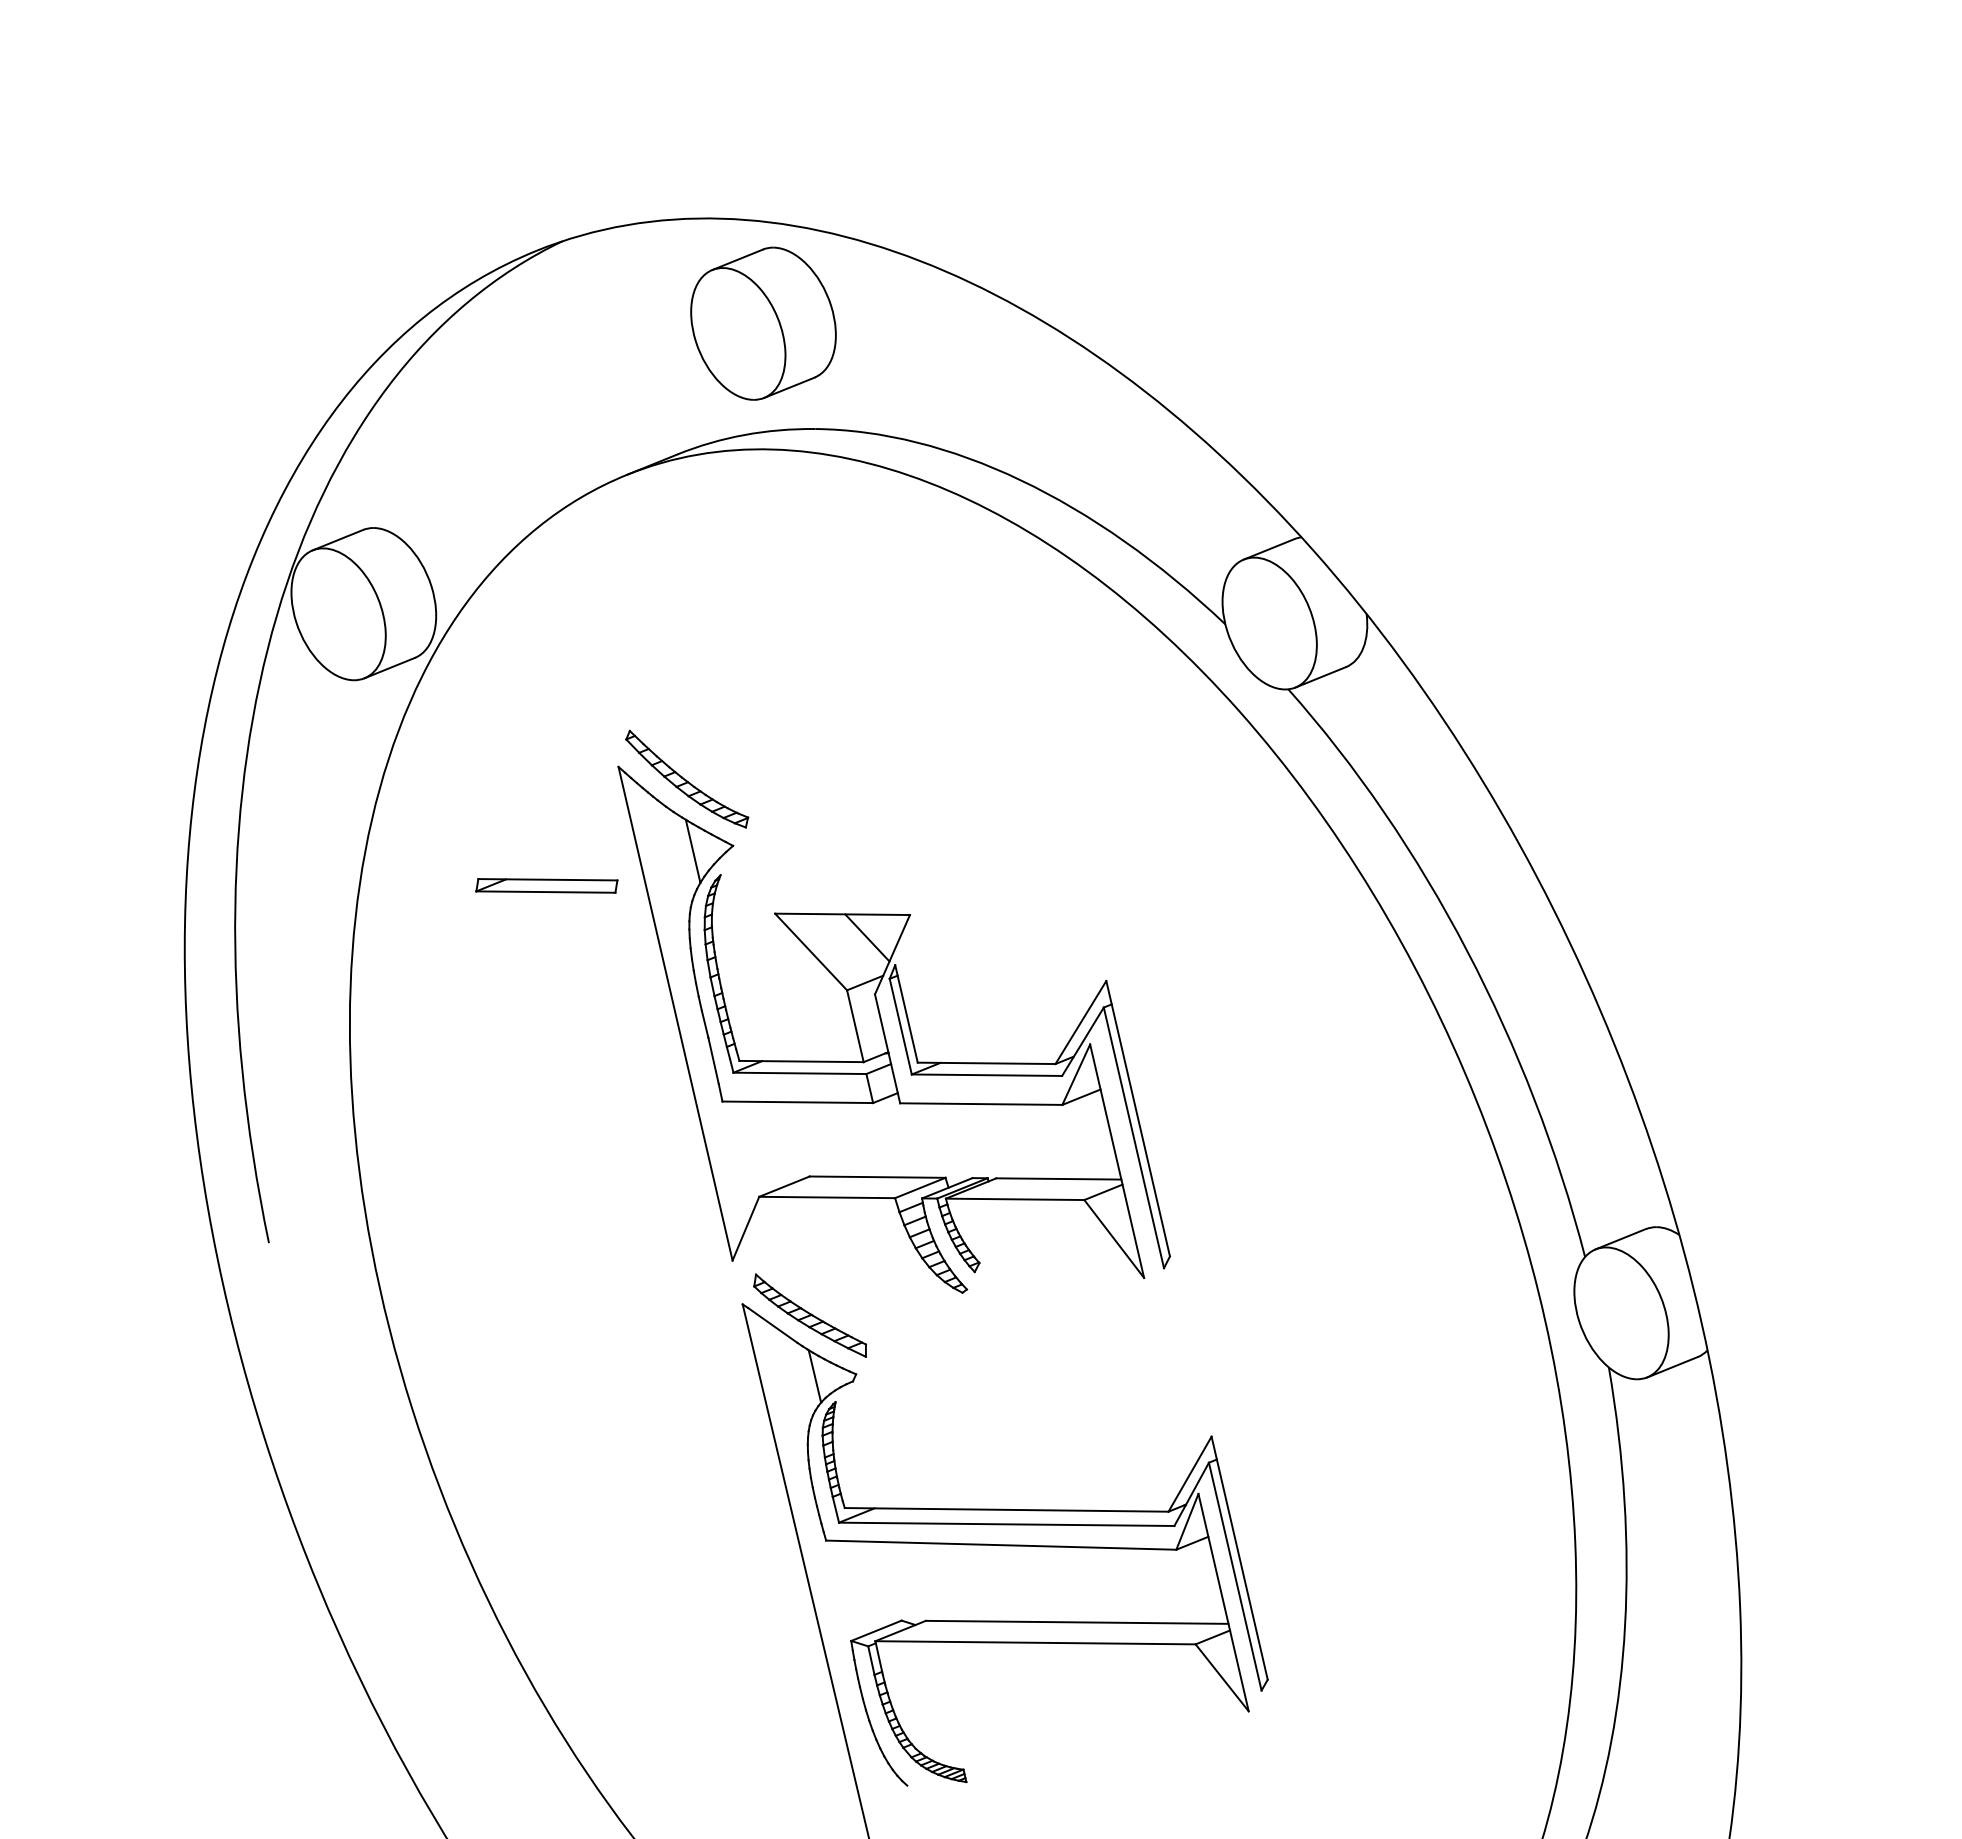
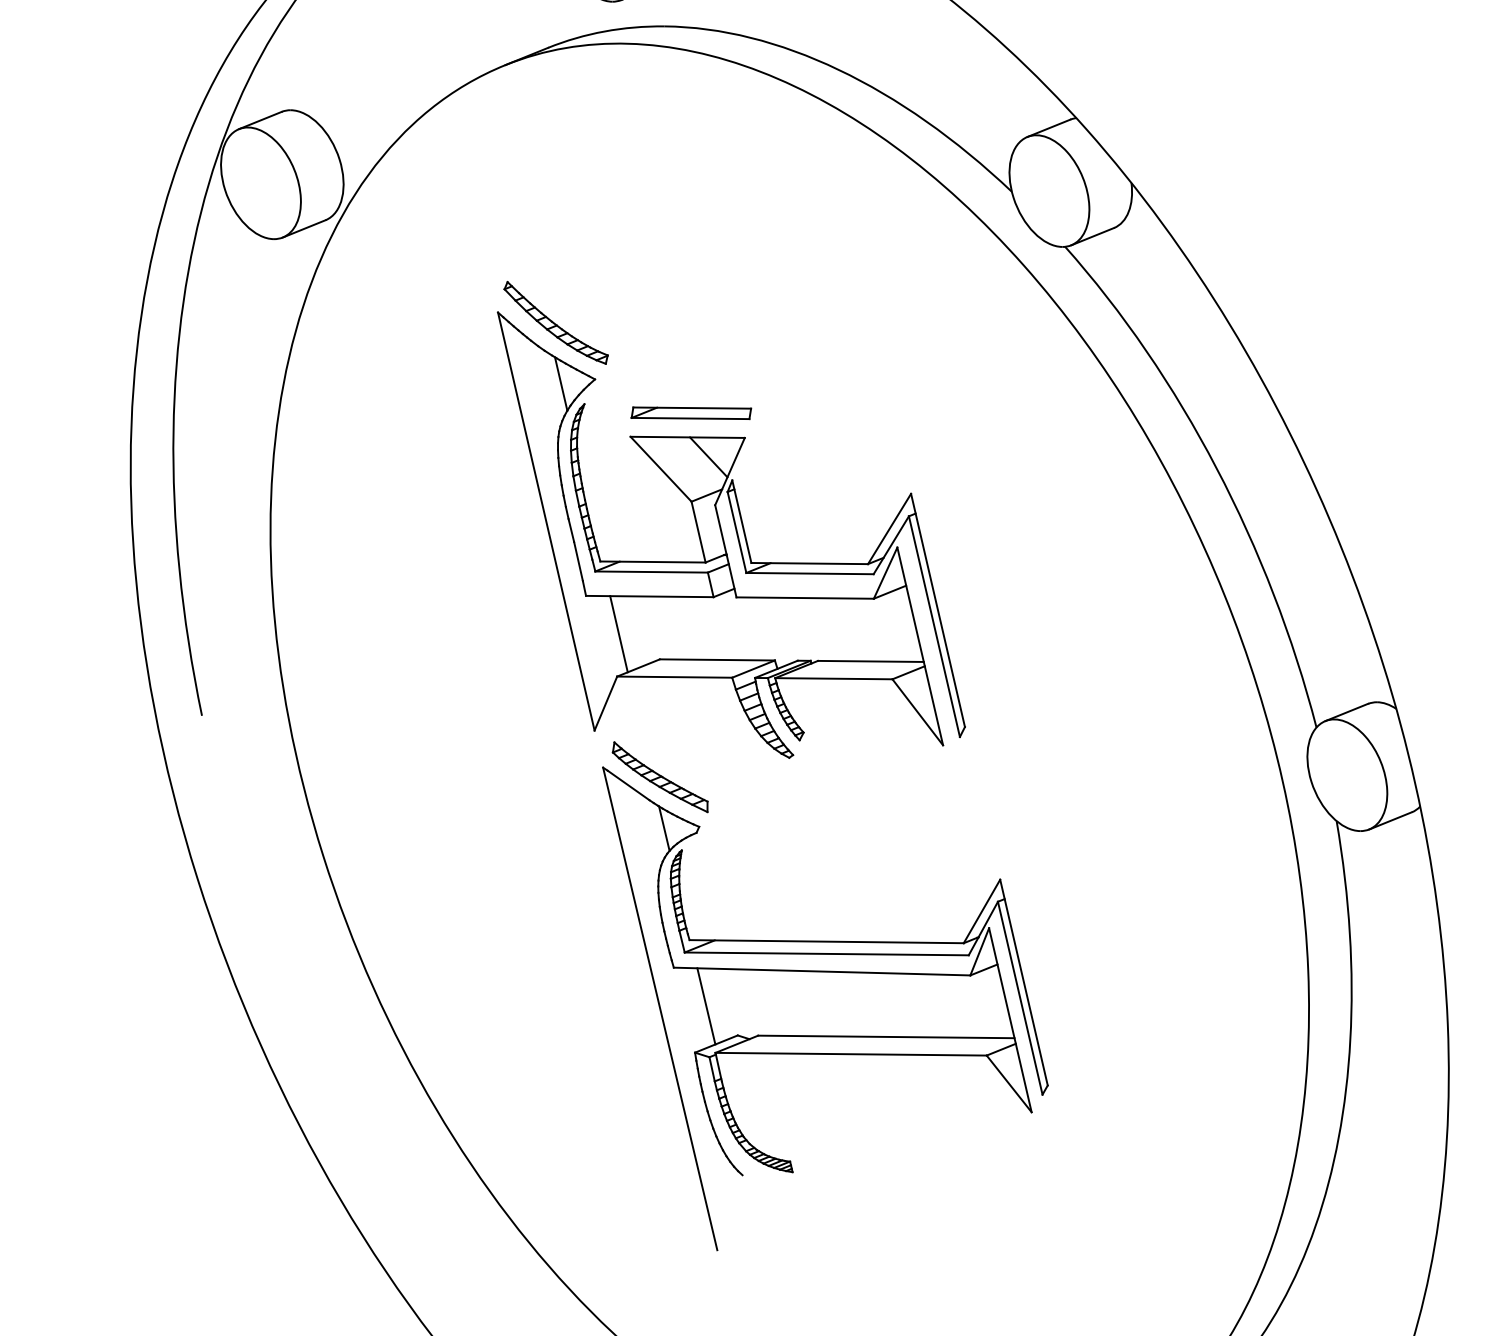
part: (546, 885) -> (691, 412), moved
line: (761, 1146) -> (619, 633), added
line: (864, 1586) -> (706, 1006), added

